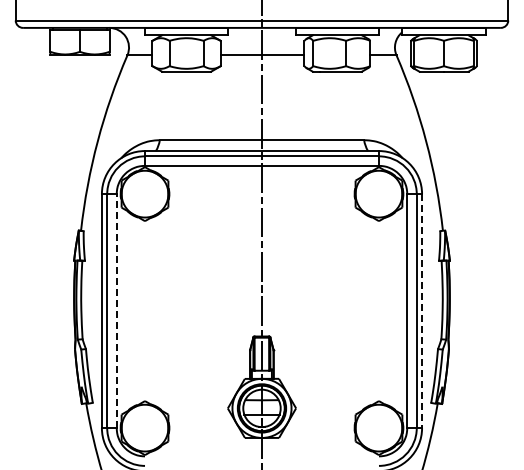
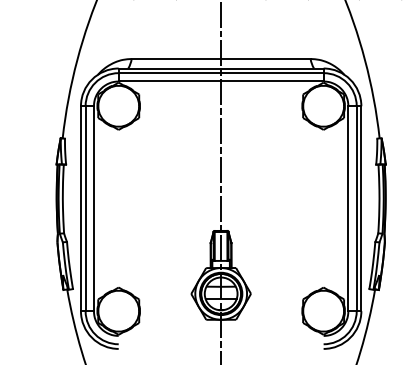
line: (116, 311) -> (93, 209), dashed -> solid
line: (422, 311) -> (361, 209), dashed -> solid

